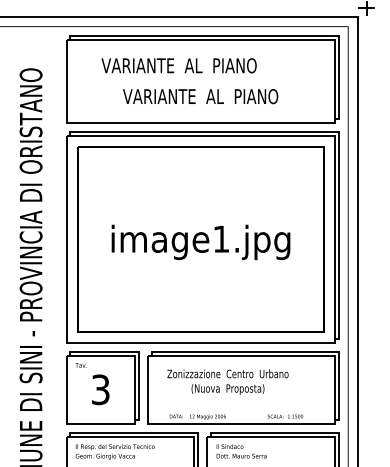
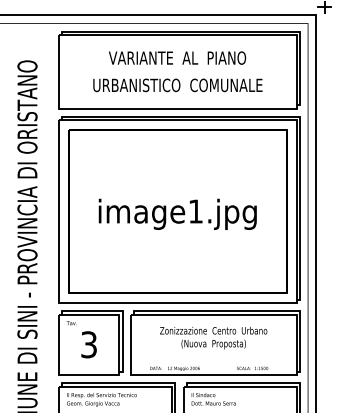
text: (179, 65) -> (177, 57), moved
text: (200, 96) -> (177, 85), VARIANTE  AL  PIANO -> URBANISTICO  COMUNALE
text: (227, 381) -> (213, 337), moved

